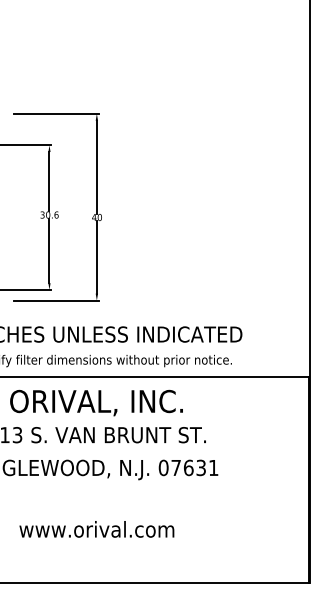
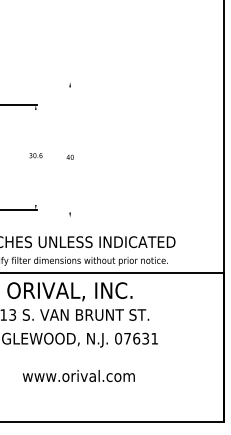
line: (56, 113) -> (40, 82), removed
line: (96, 166) -> (69, 120), removed
line: (49, 181) -> (35, 131), removed
line: (49, 250) -> (35, 181), removed
line: (96, 257) -> (69, 186), removed
line: (56, 300) -> (40, 217), removed
text: (96, 529) -> (78, 376), moved

